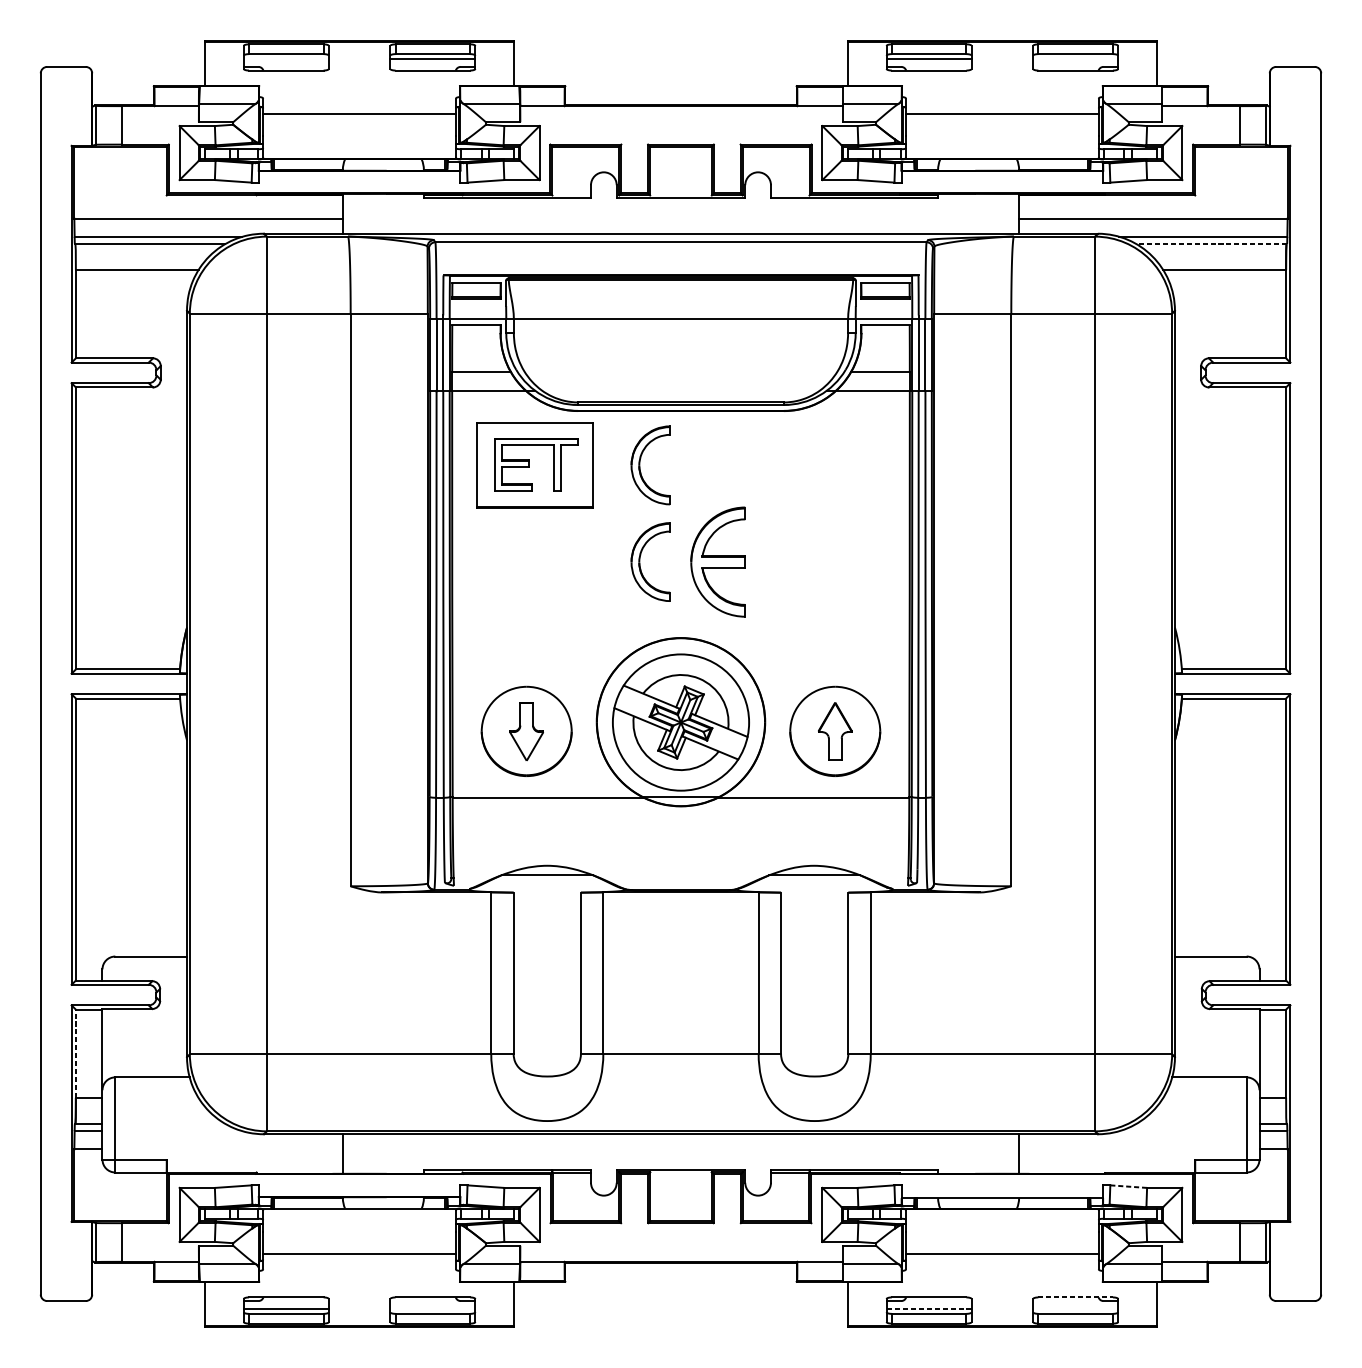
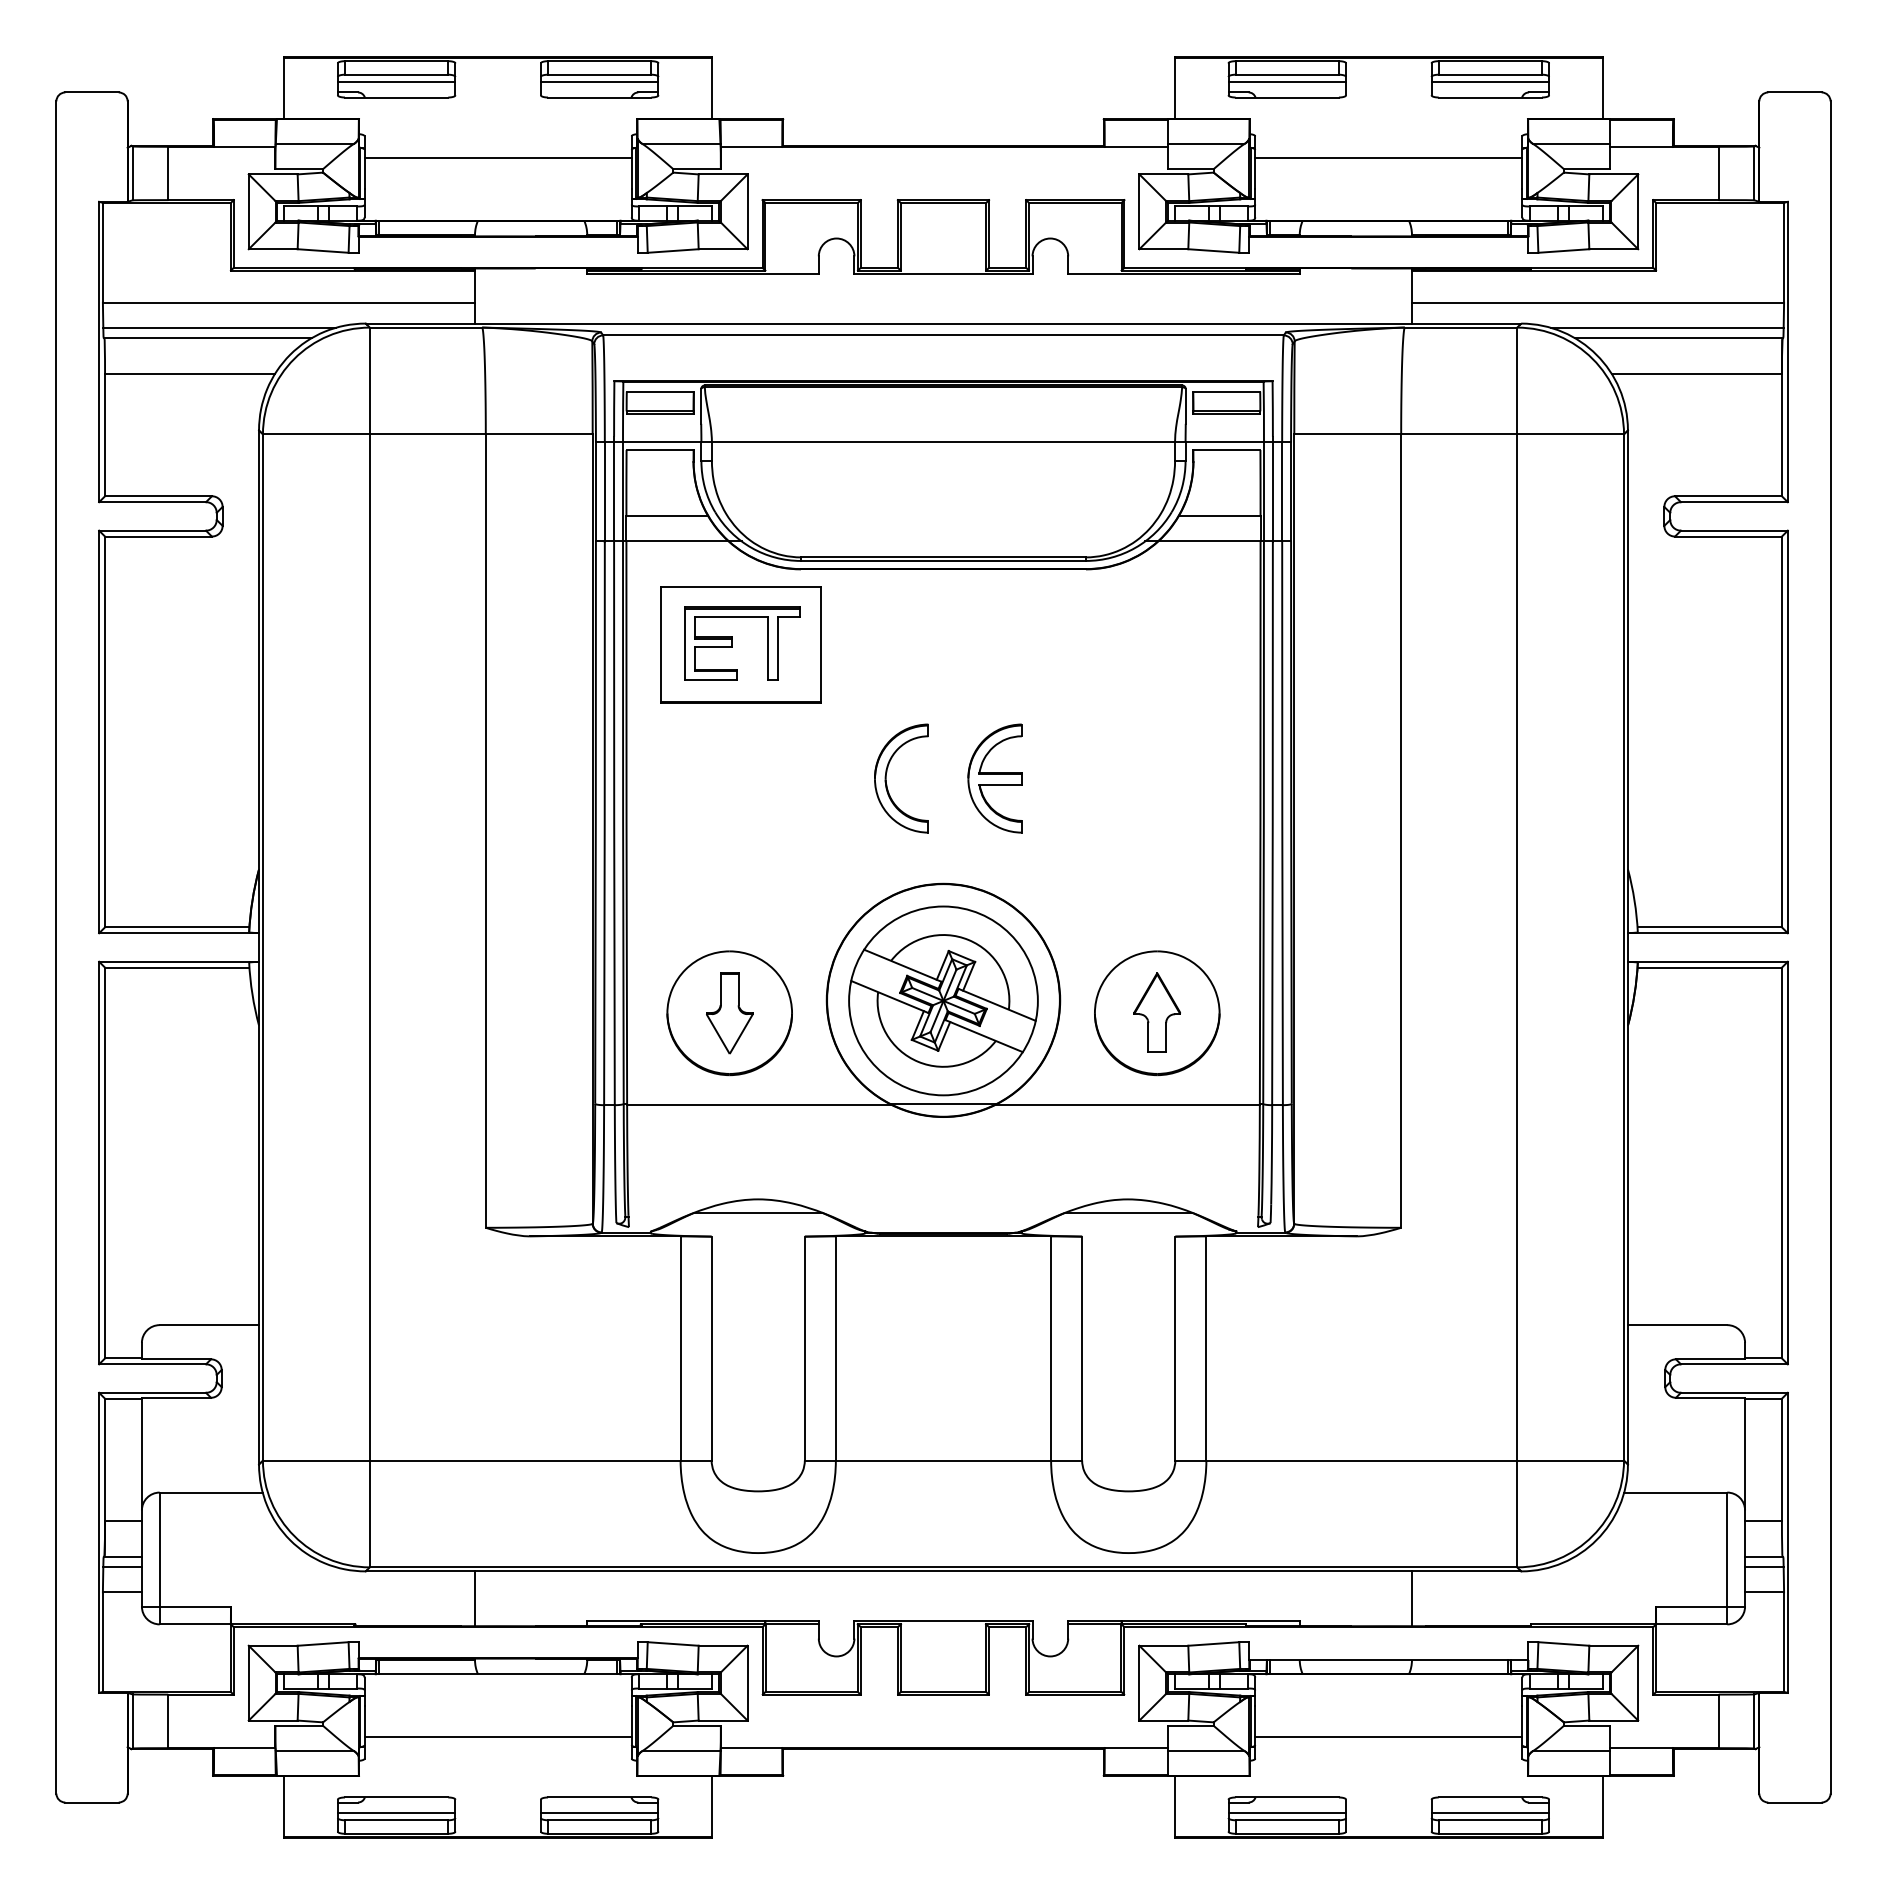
line: (286, 59) -> (396, 81), added
line: (1075, 59) -> (1490, 81), added
line: (1211, 244) -> (1678, 338), dashed -> solid
part: (639, 465) -> (886, 644), removed
part: (717, 562) -> (994, 778), size x0.71
line: (76, 1053) -> (105, 1459), dashed -> solid
line: (1128, 1186) -> (1563, 1643), dashed -> solid
line: (1075, 1297) -> (1490, 1797), dashed -> solid
line: (432, 1308) -> (599, 1813), added
line: (929, 1308) -> (1287, 1813), dashed -> solid
line: (1075, 1308) -> (1490, 1813), added

